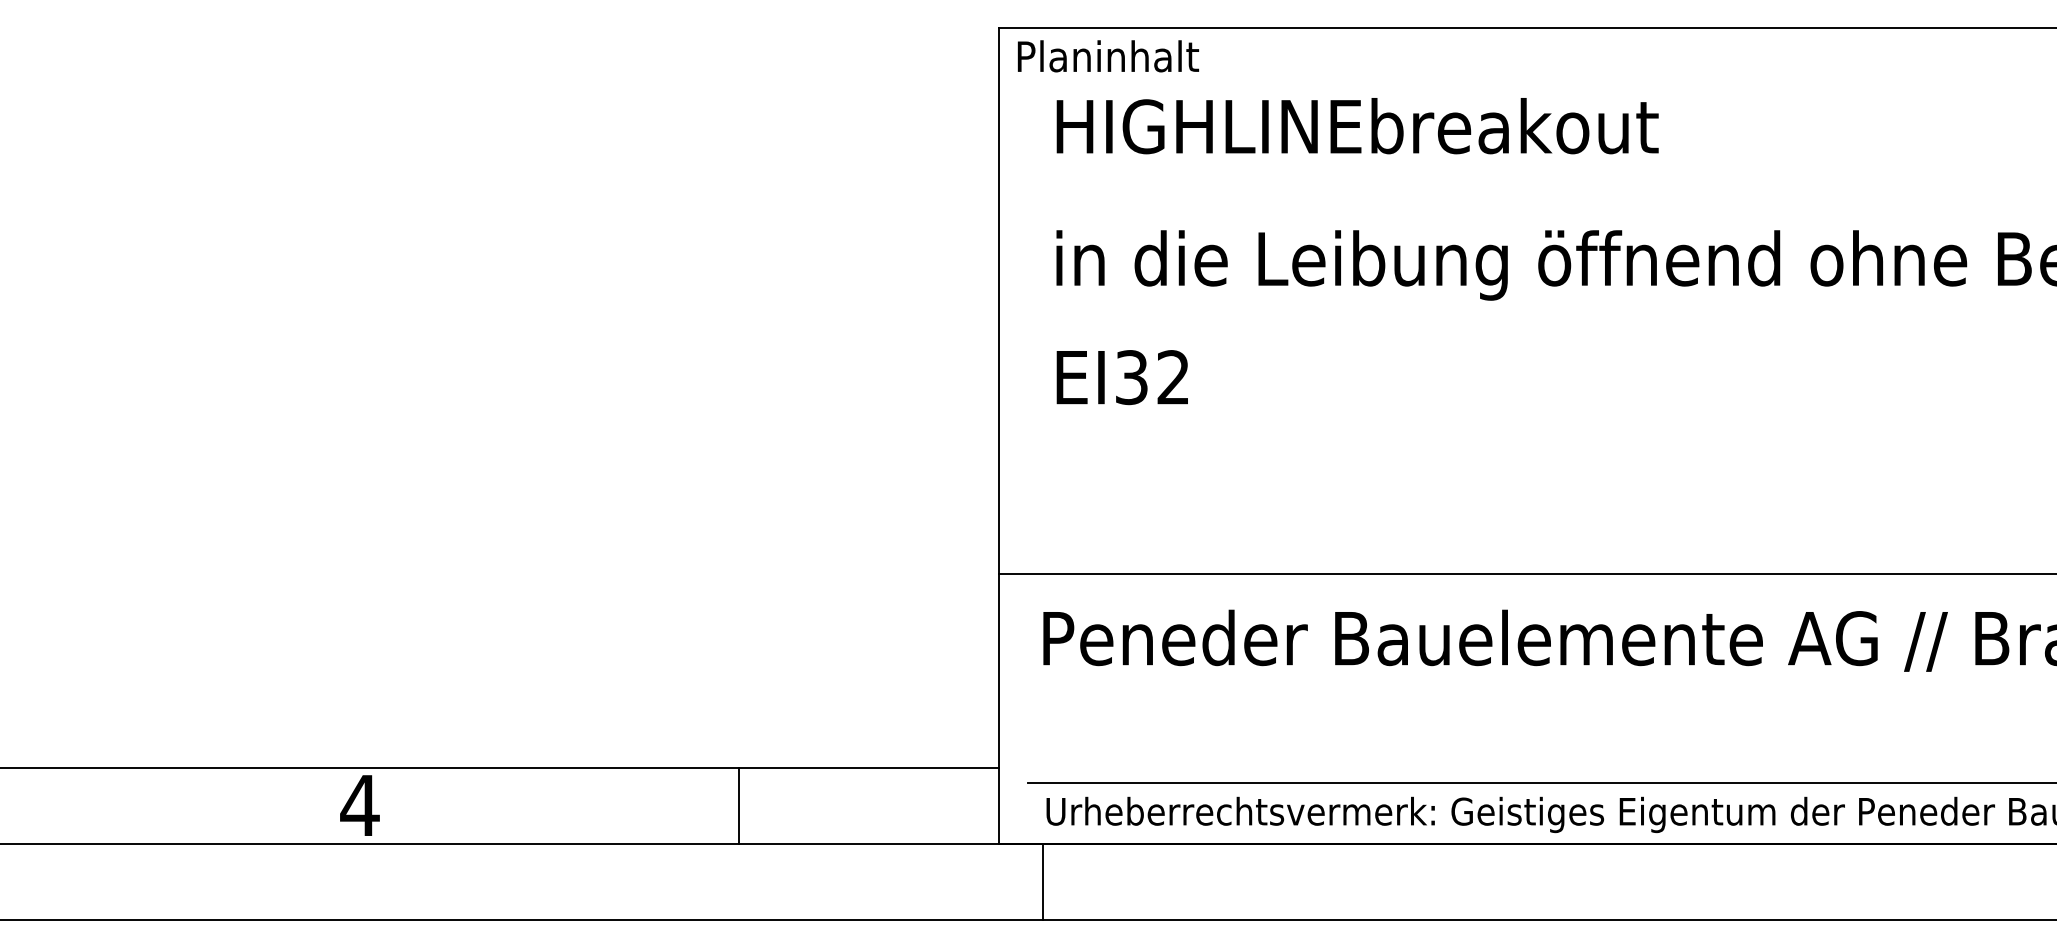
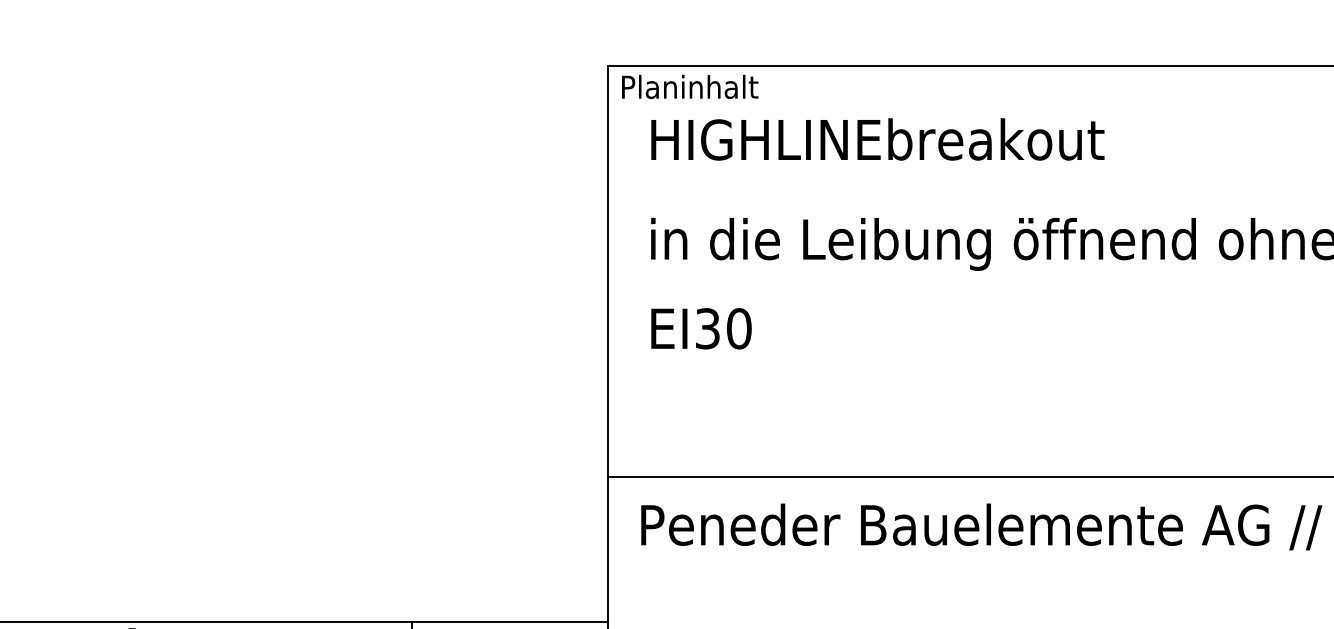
text: (1173, 377) -> (739, 328), EI32 -> EI30

